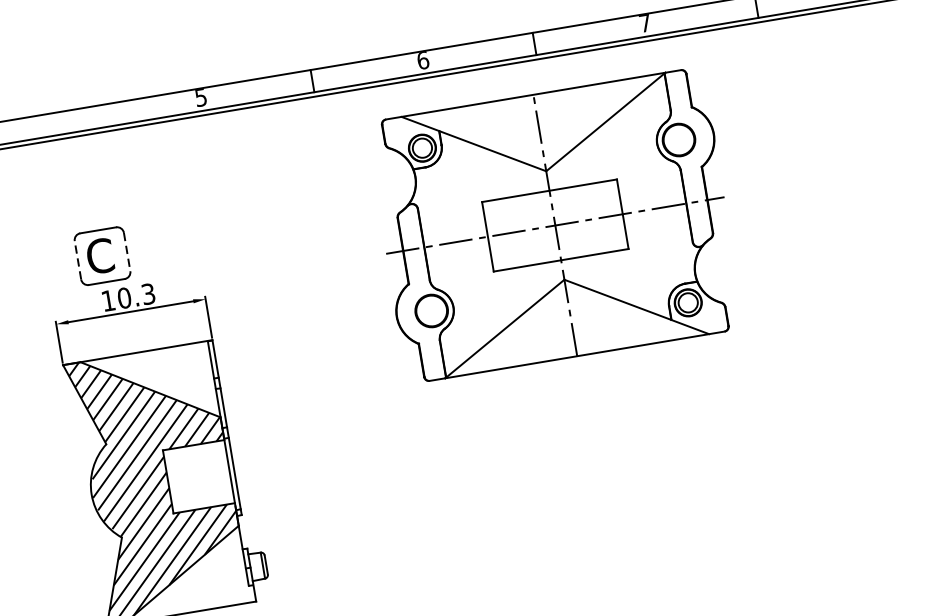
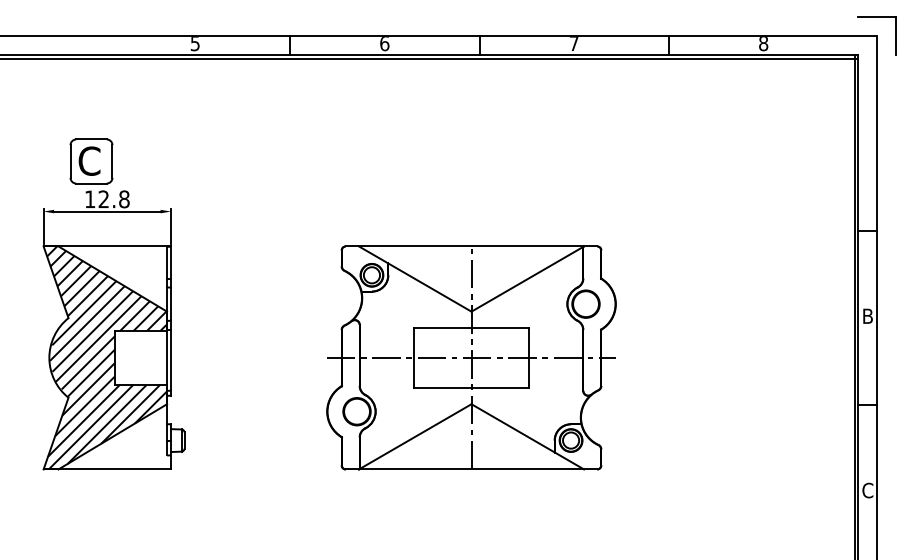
part: (555, 225) -> (471, 357), moved
line: (127, 253) -> (112, 162), dashed -> solid
line: (77, 260) -> (70, 161), dashed -> solid
text: (135, 296) -> (113, 199), 10.3 -> 12.8

